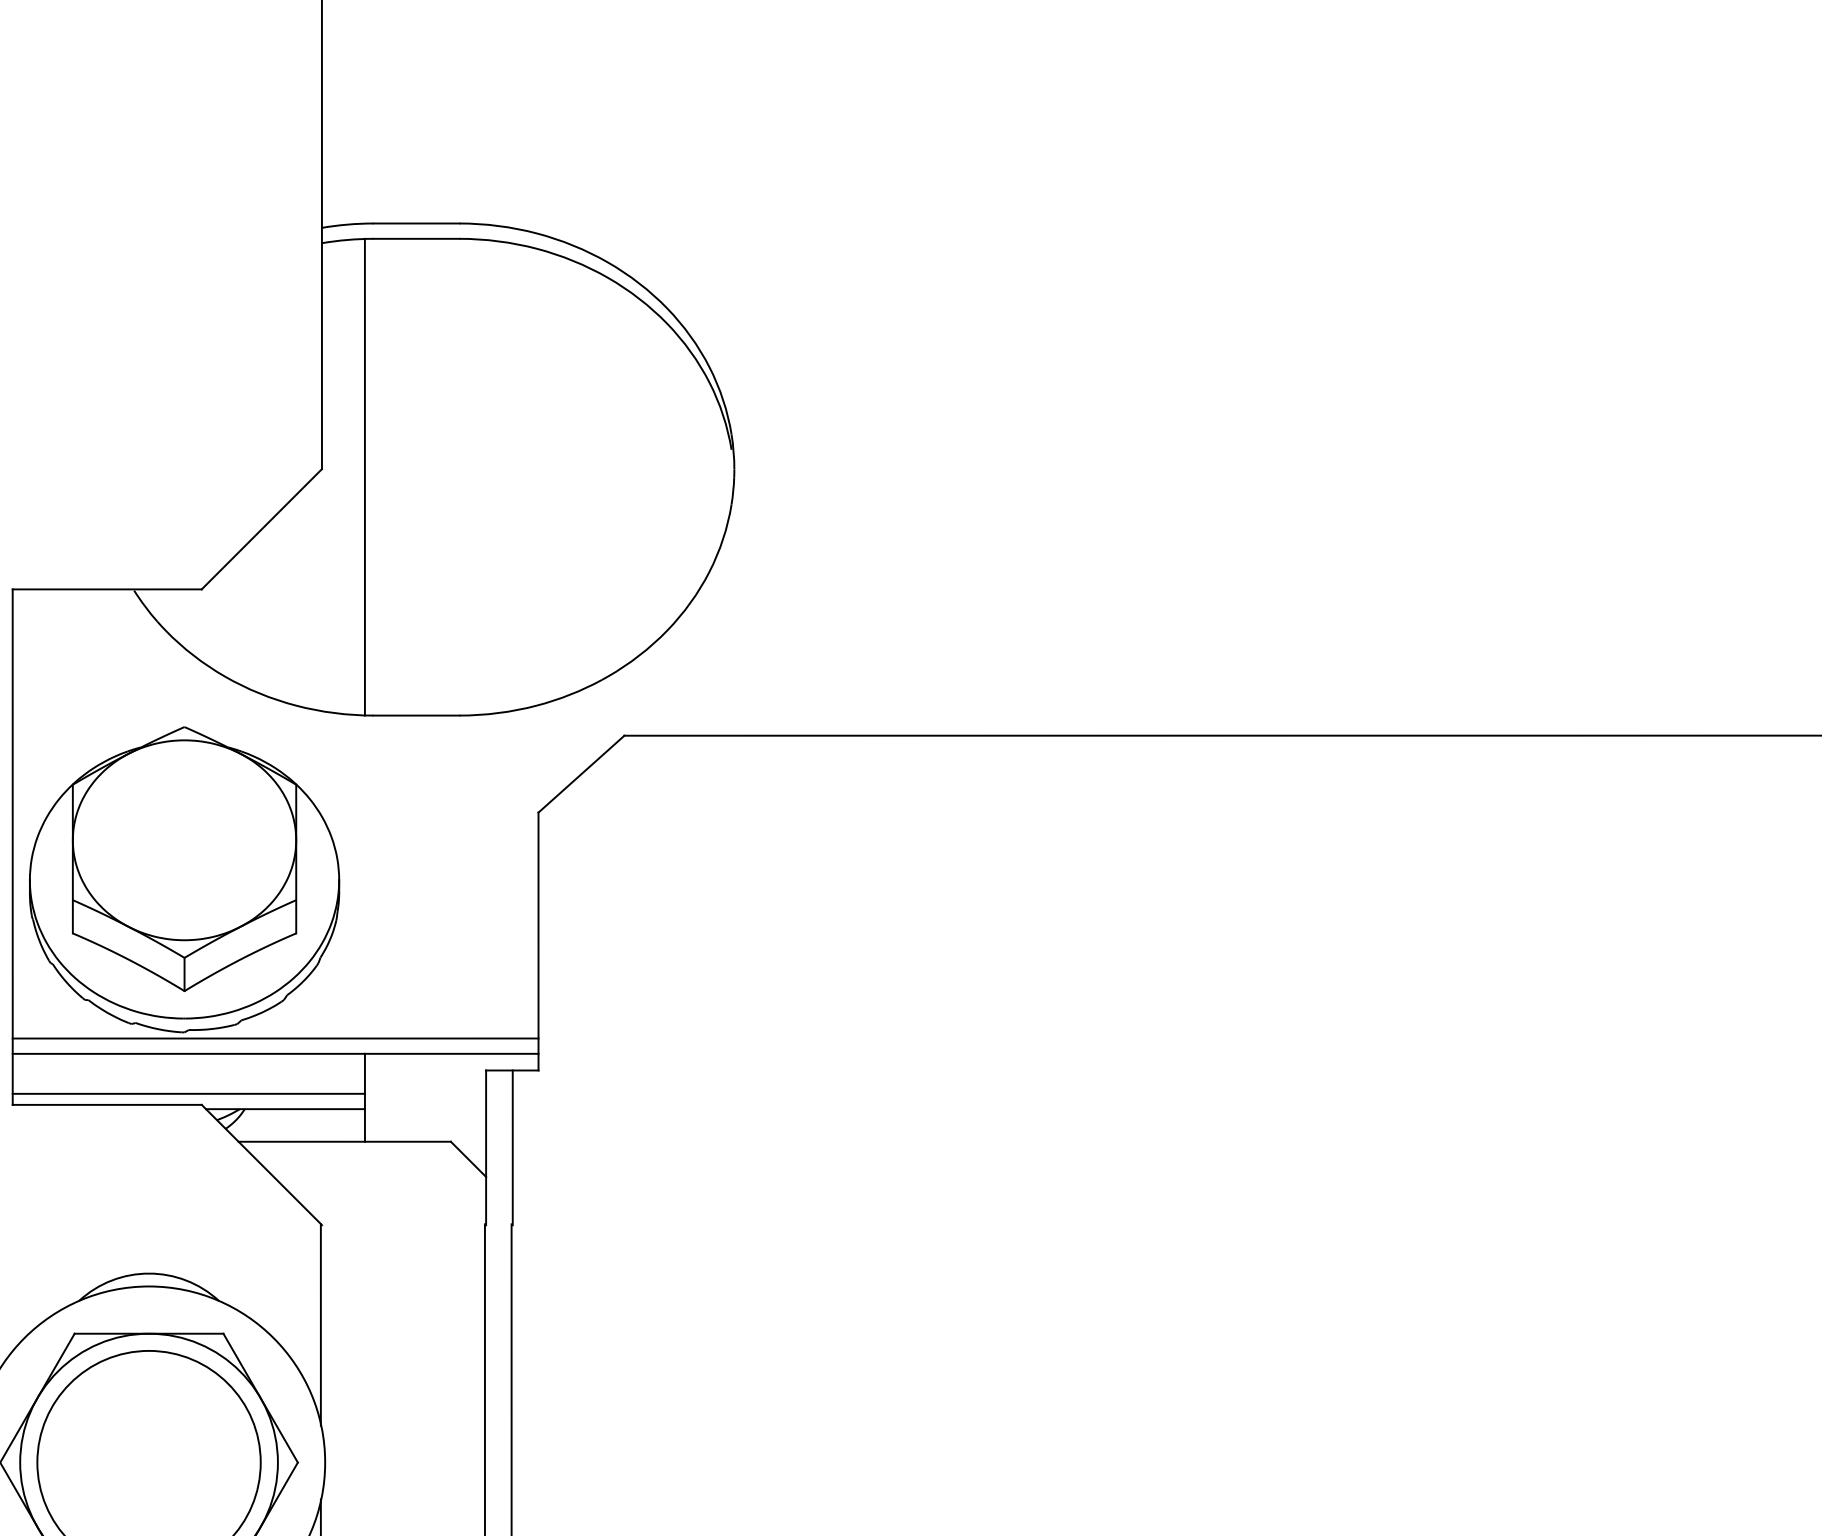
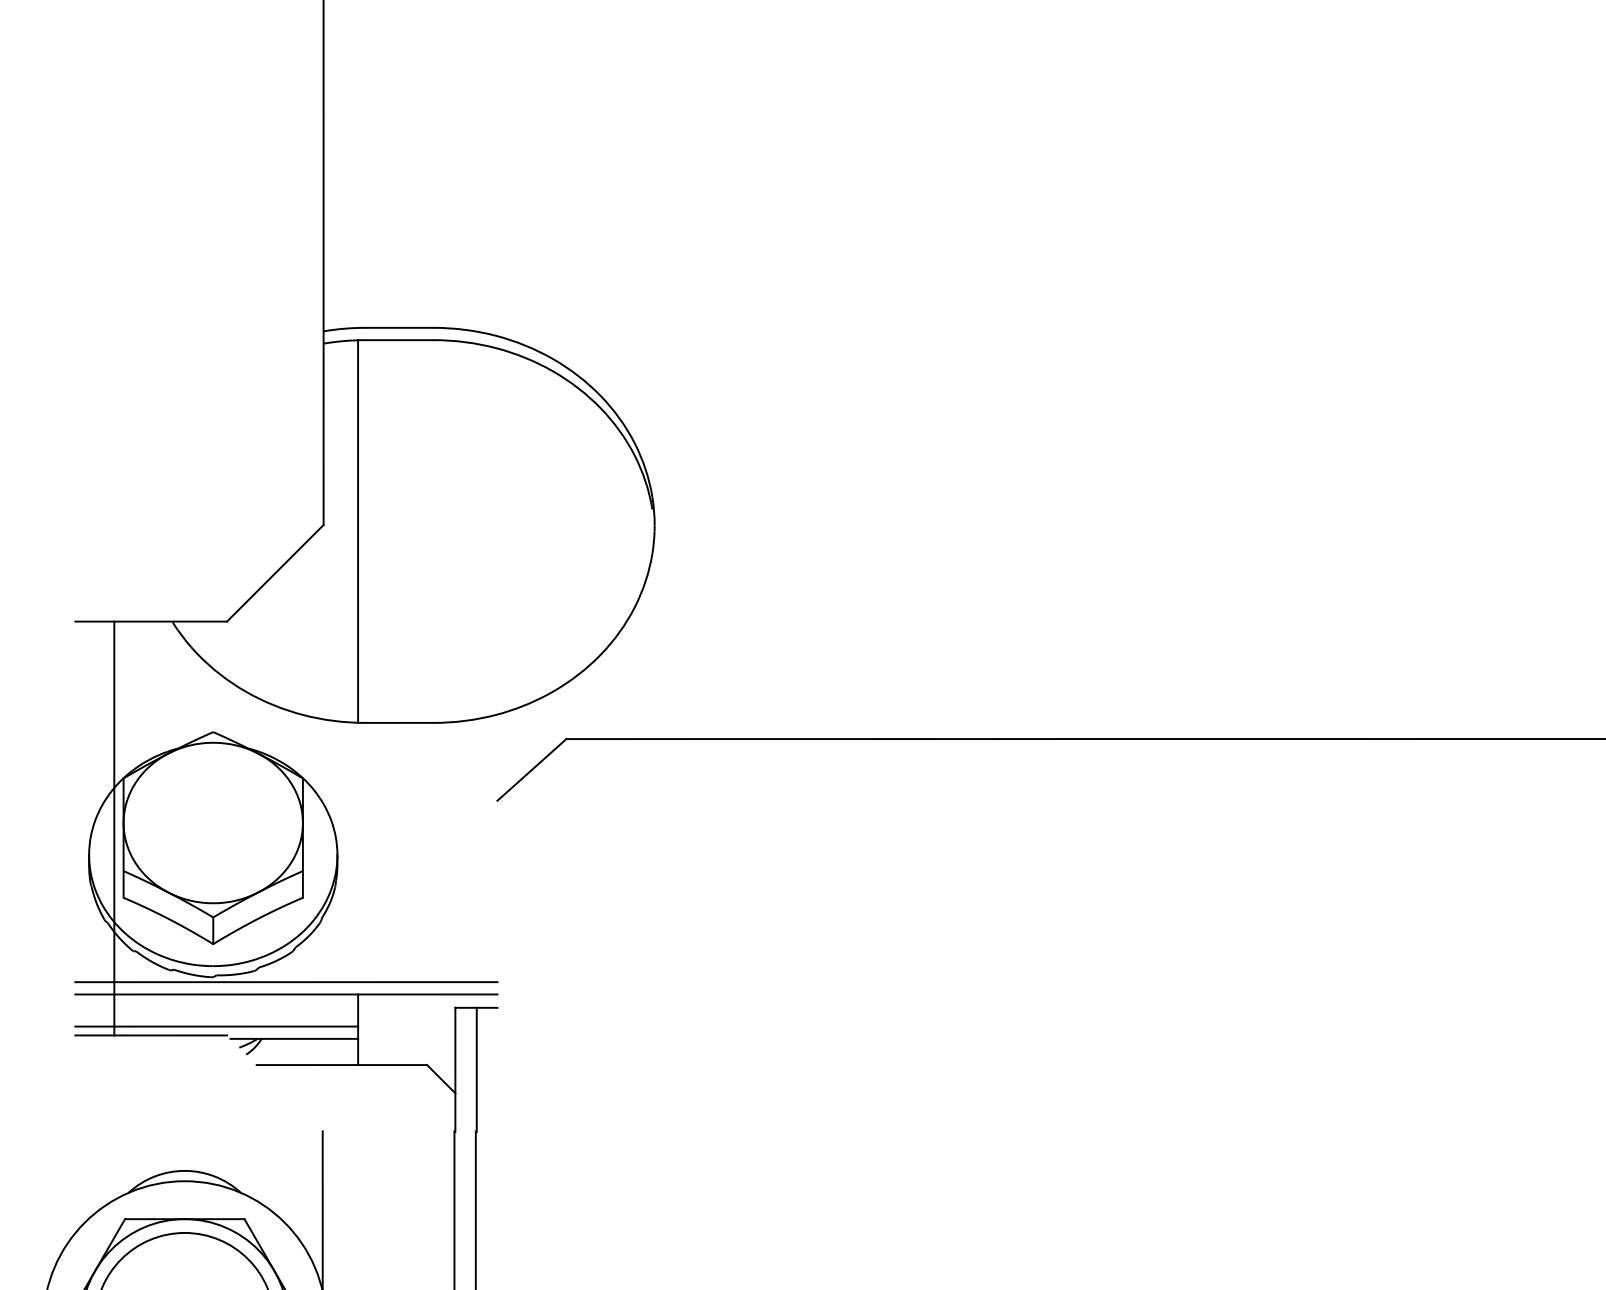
line: (12, 847) -> (114, 828), moved
line: (538, 940) -> (497, 903), removed
line: (262, 1164) -> (275, 1083), removed

